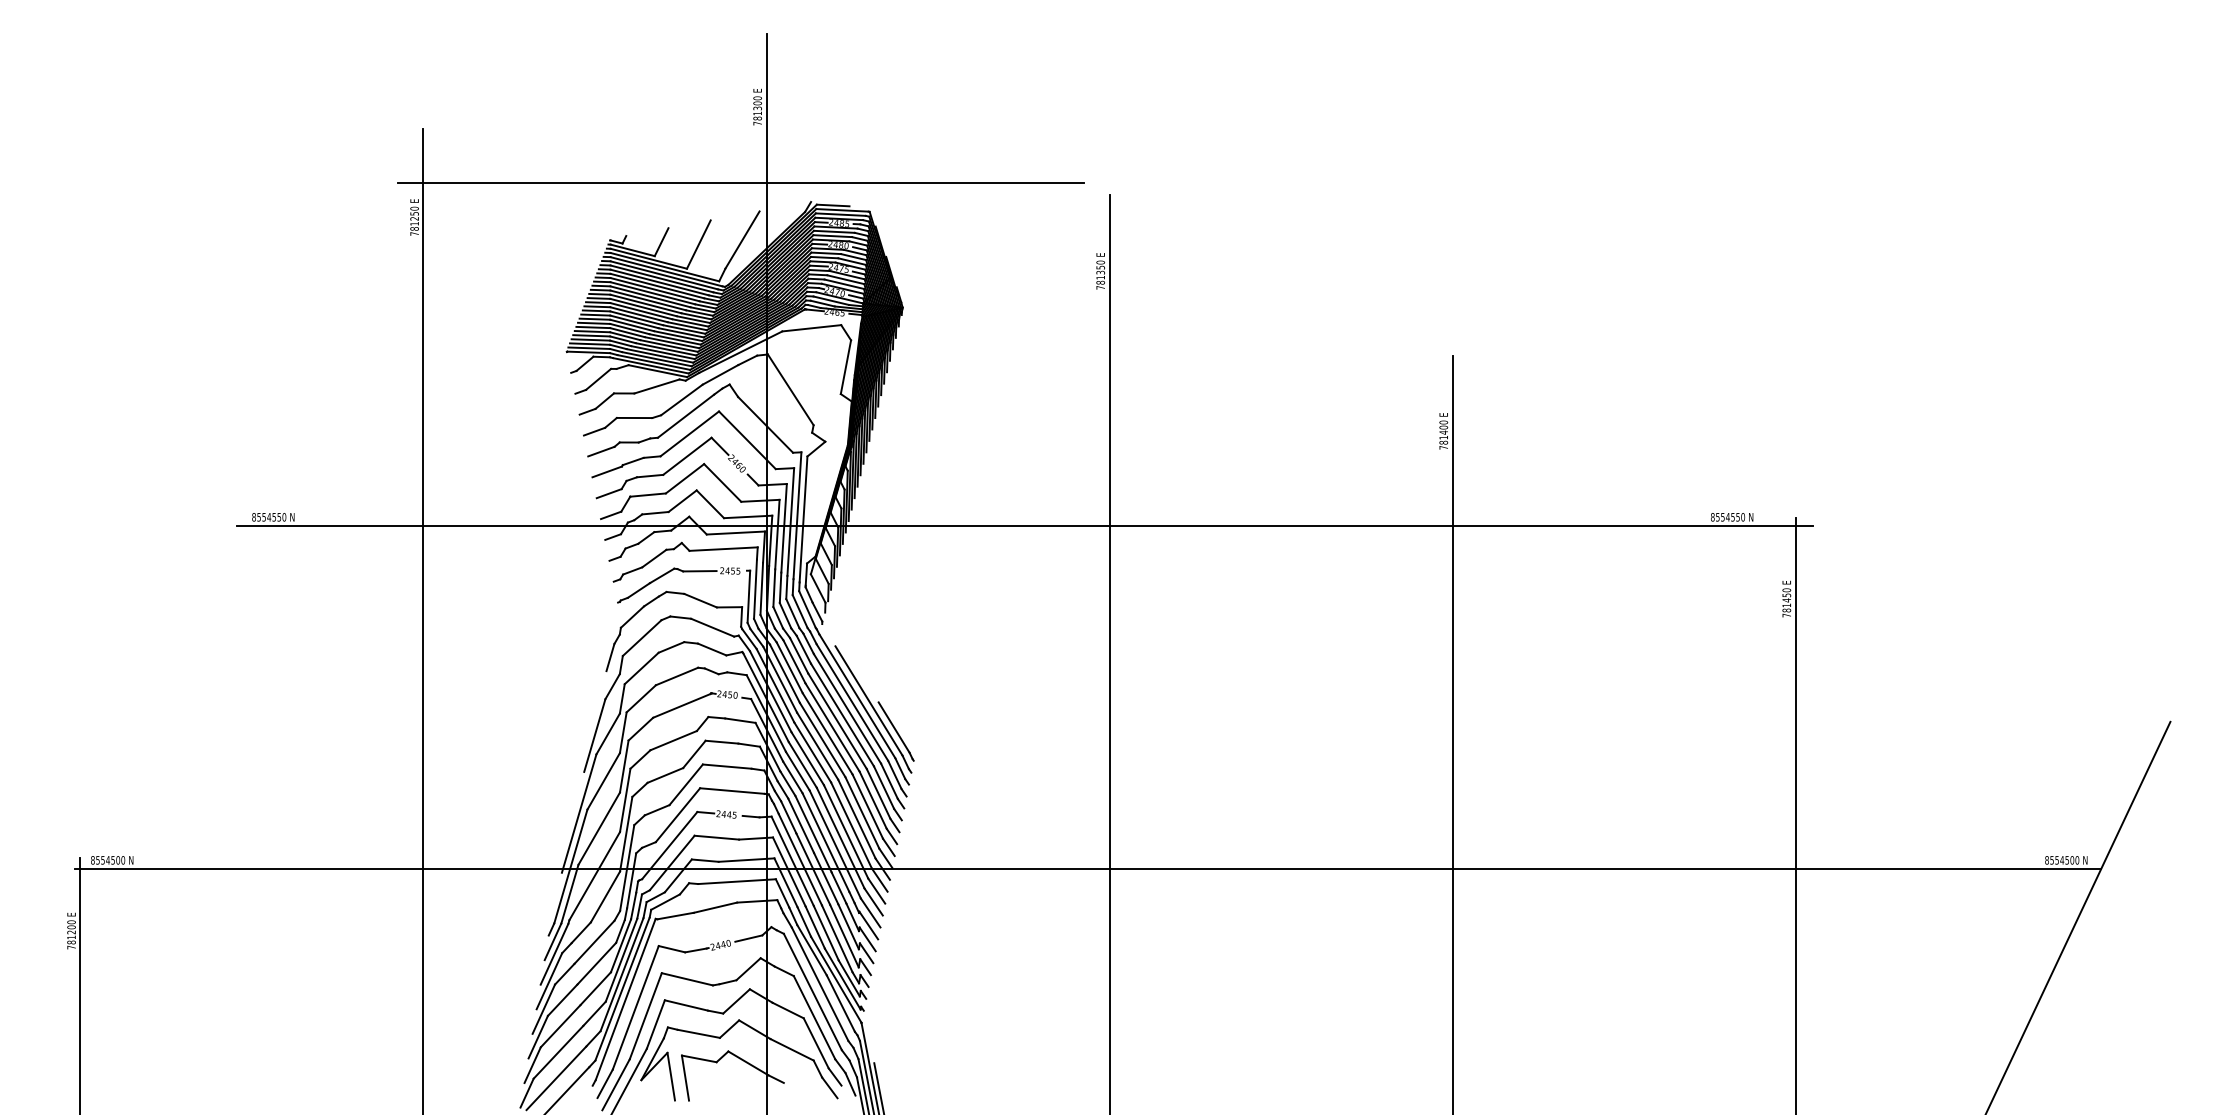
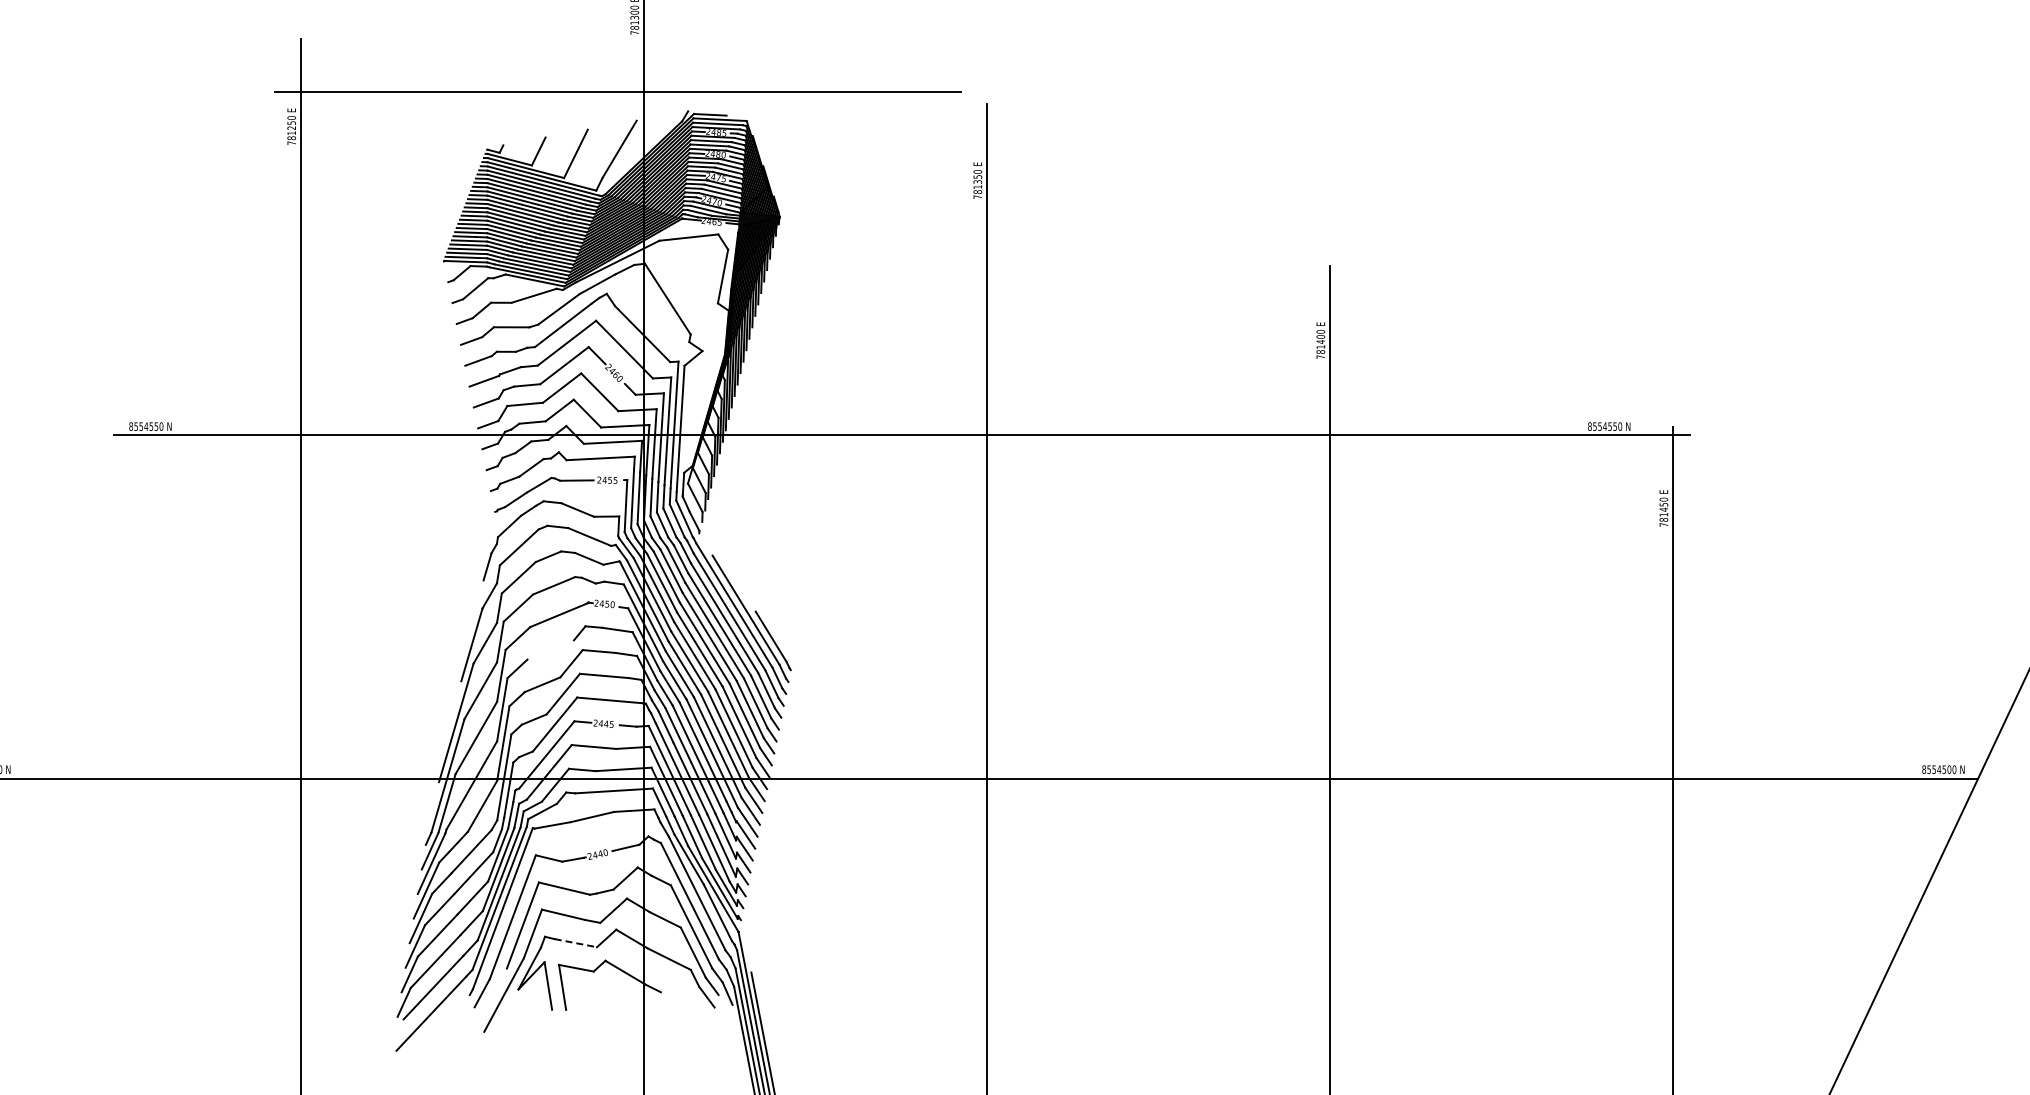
line: (673, 740) -> (550, 649), removed
line: (698, 1033) -> (575, 942), solid -> dashed
line: (615, 1084) -> (492, 993), removed

